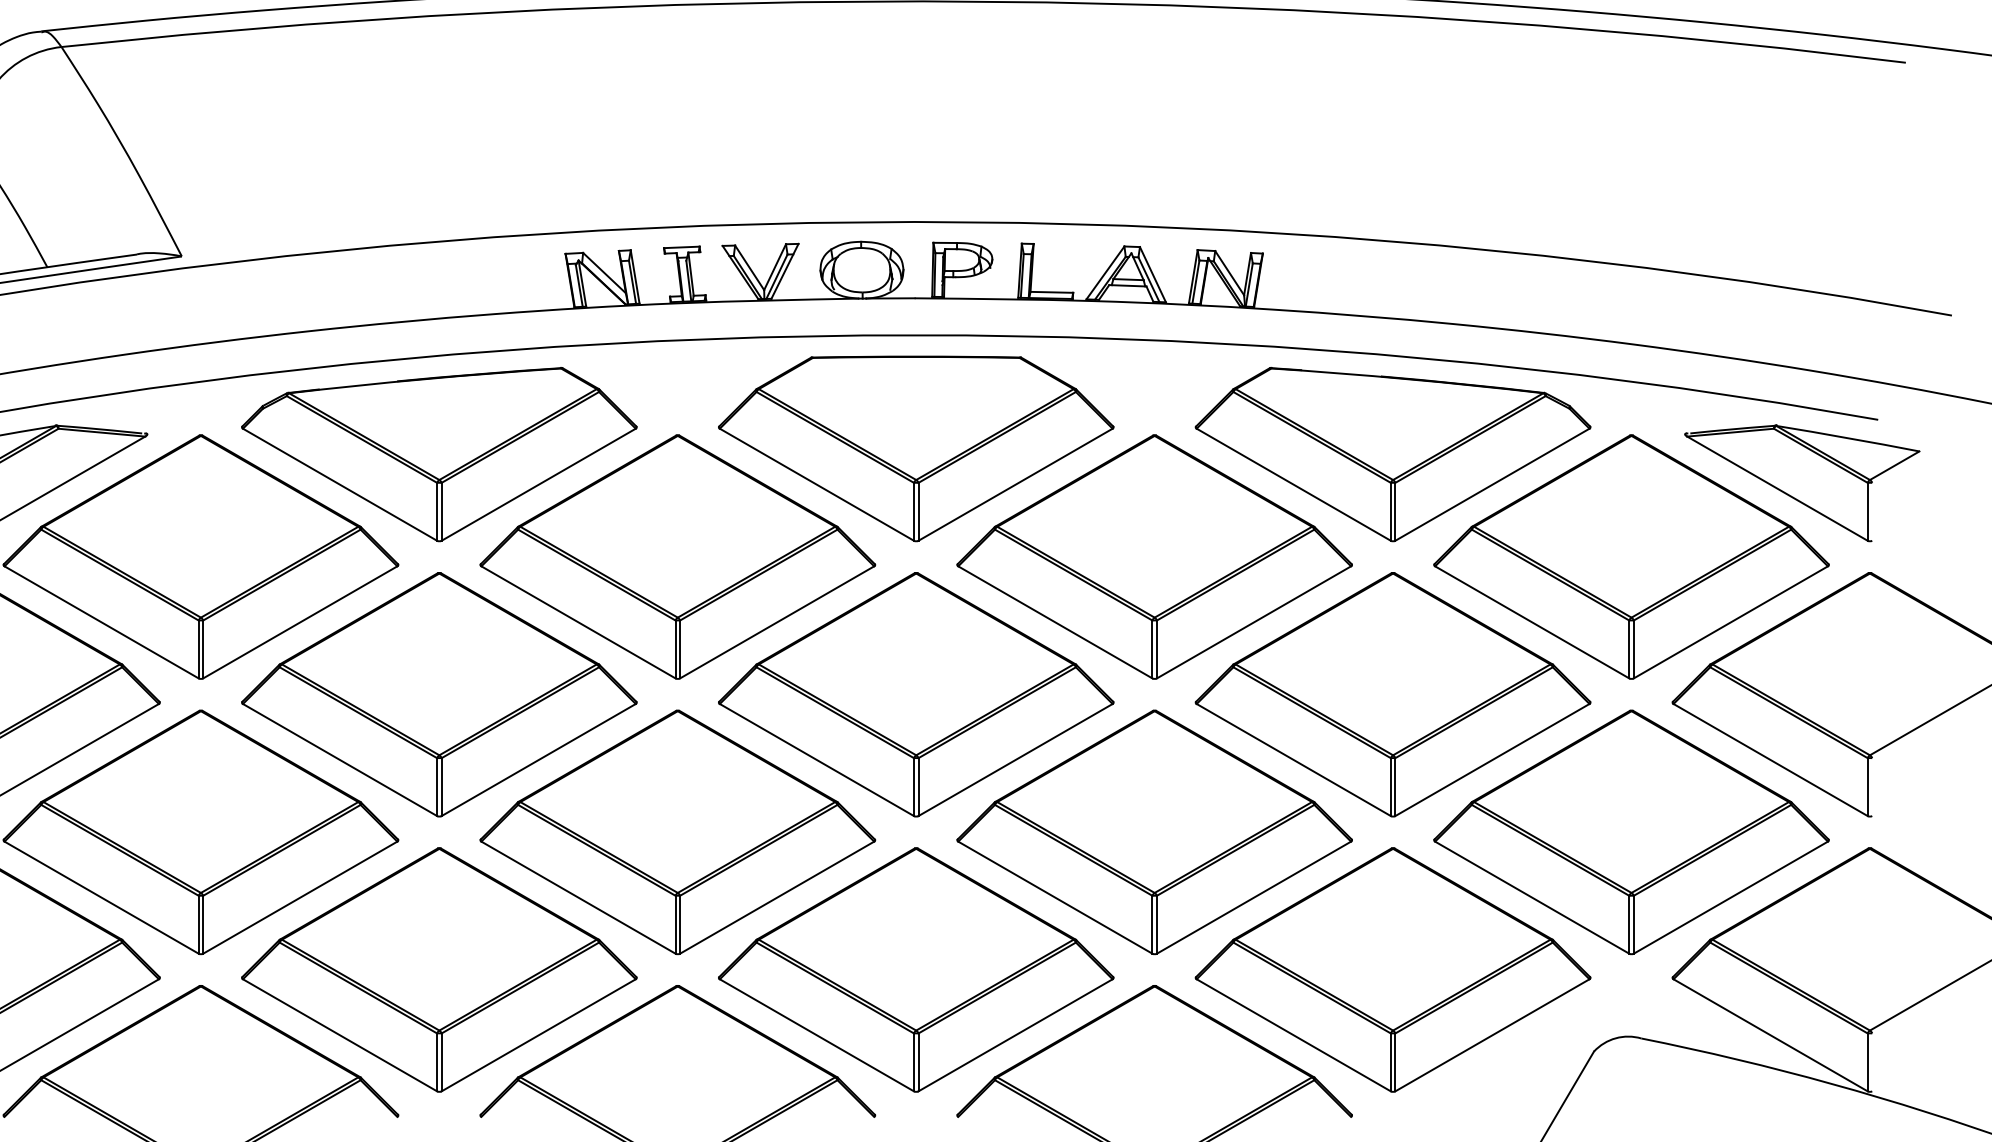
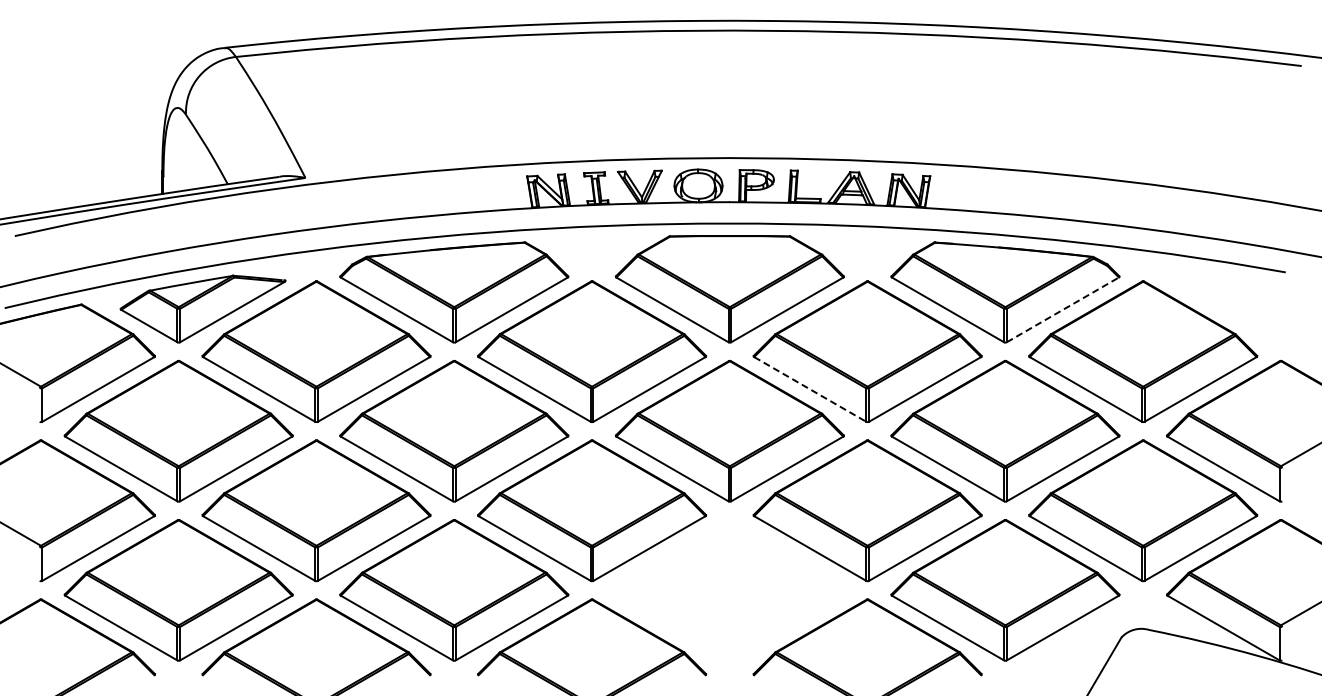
part: (1801, 482) -> (1241, 308), removed
line: (1491, 484) -> (1062, 309), solid -> dashed
line: (1055, 622) -> (810, 389), solid -> dashed
part: (915, 970) -> (729, 590), removed

